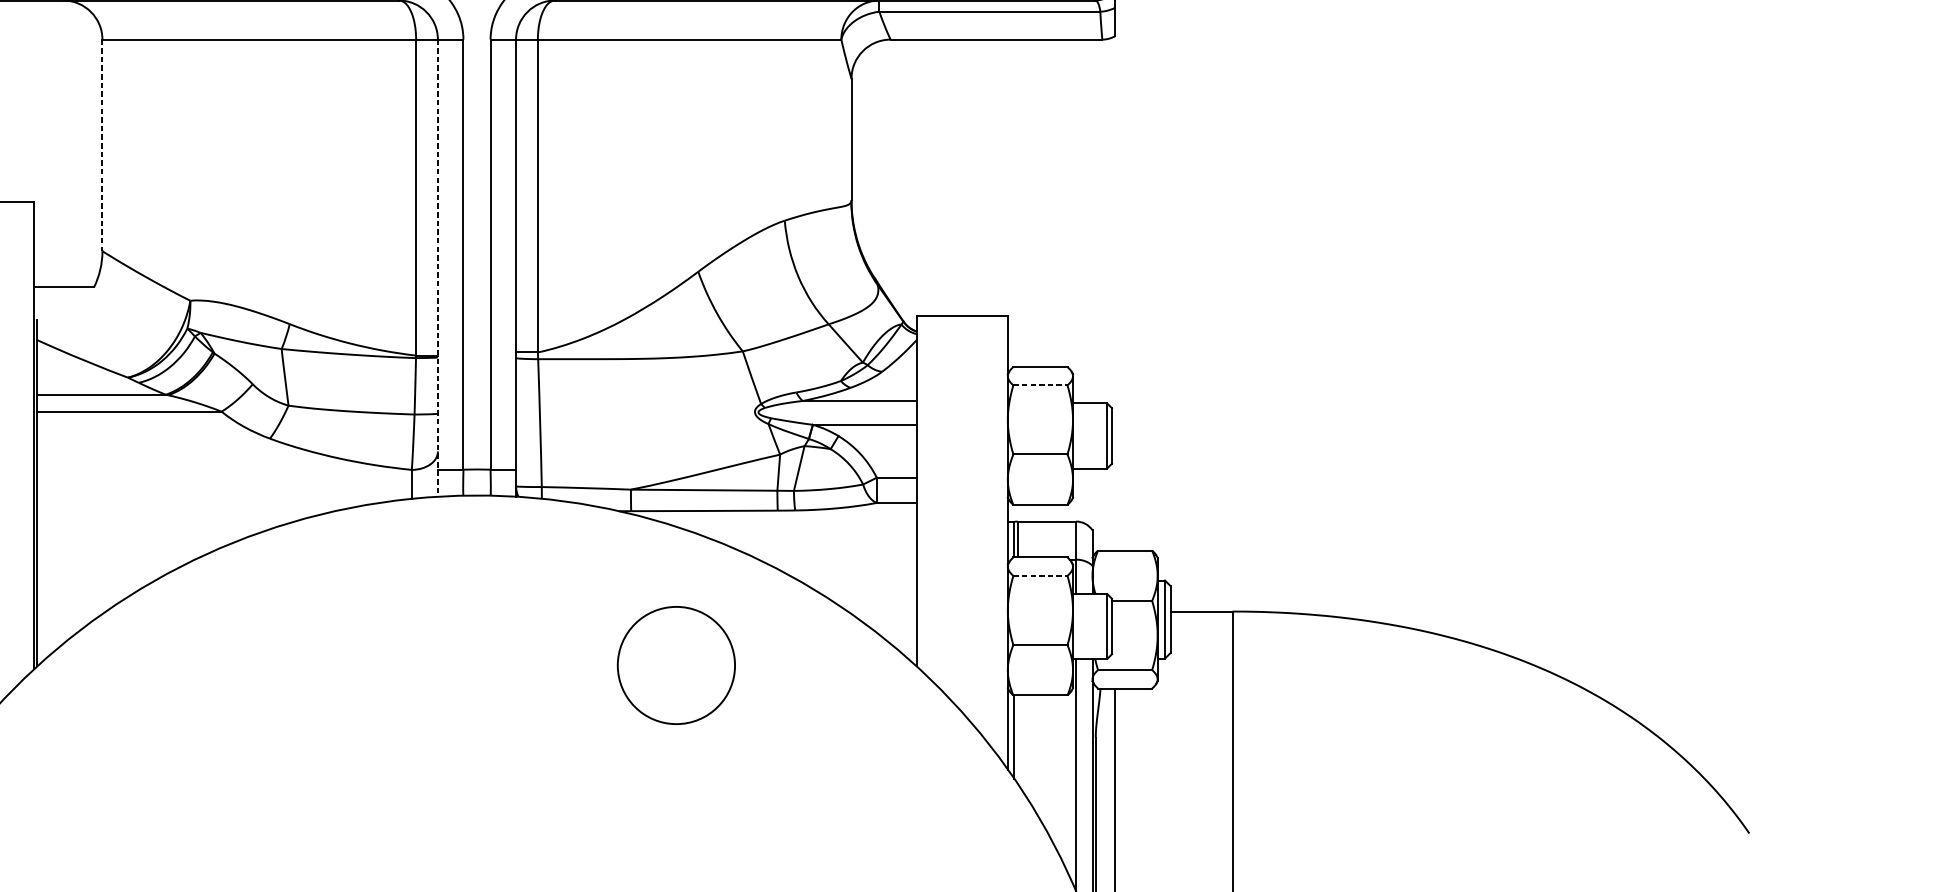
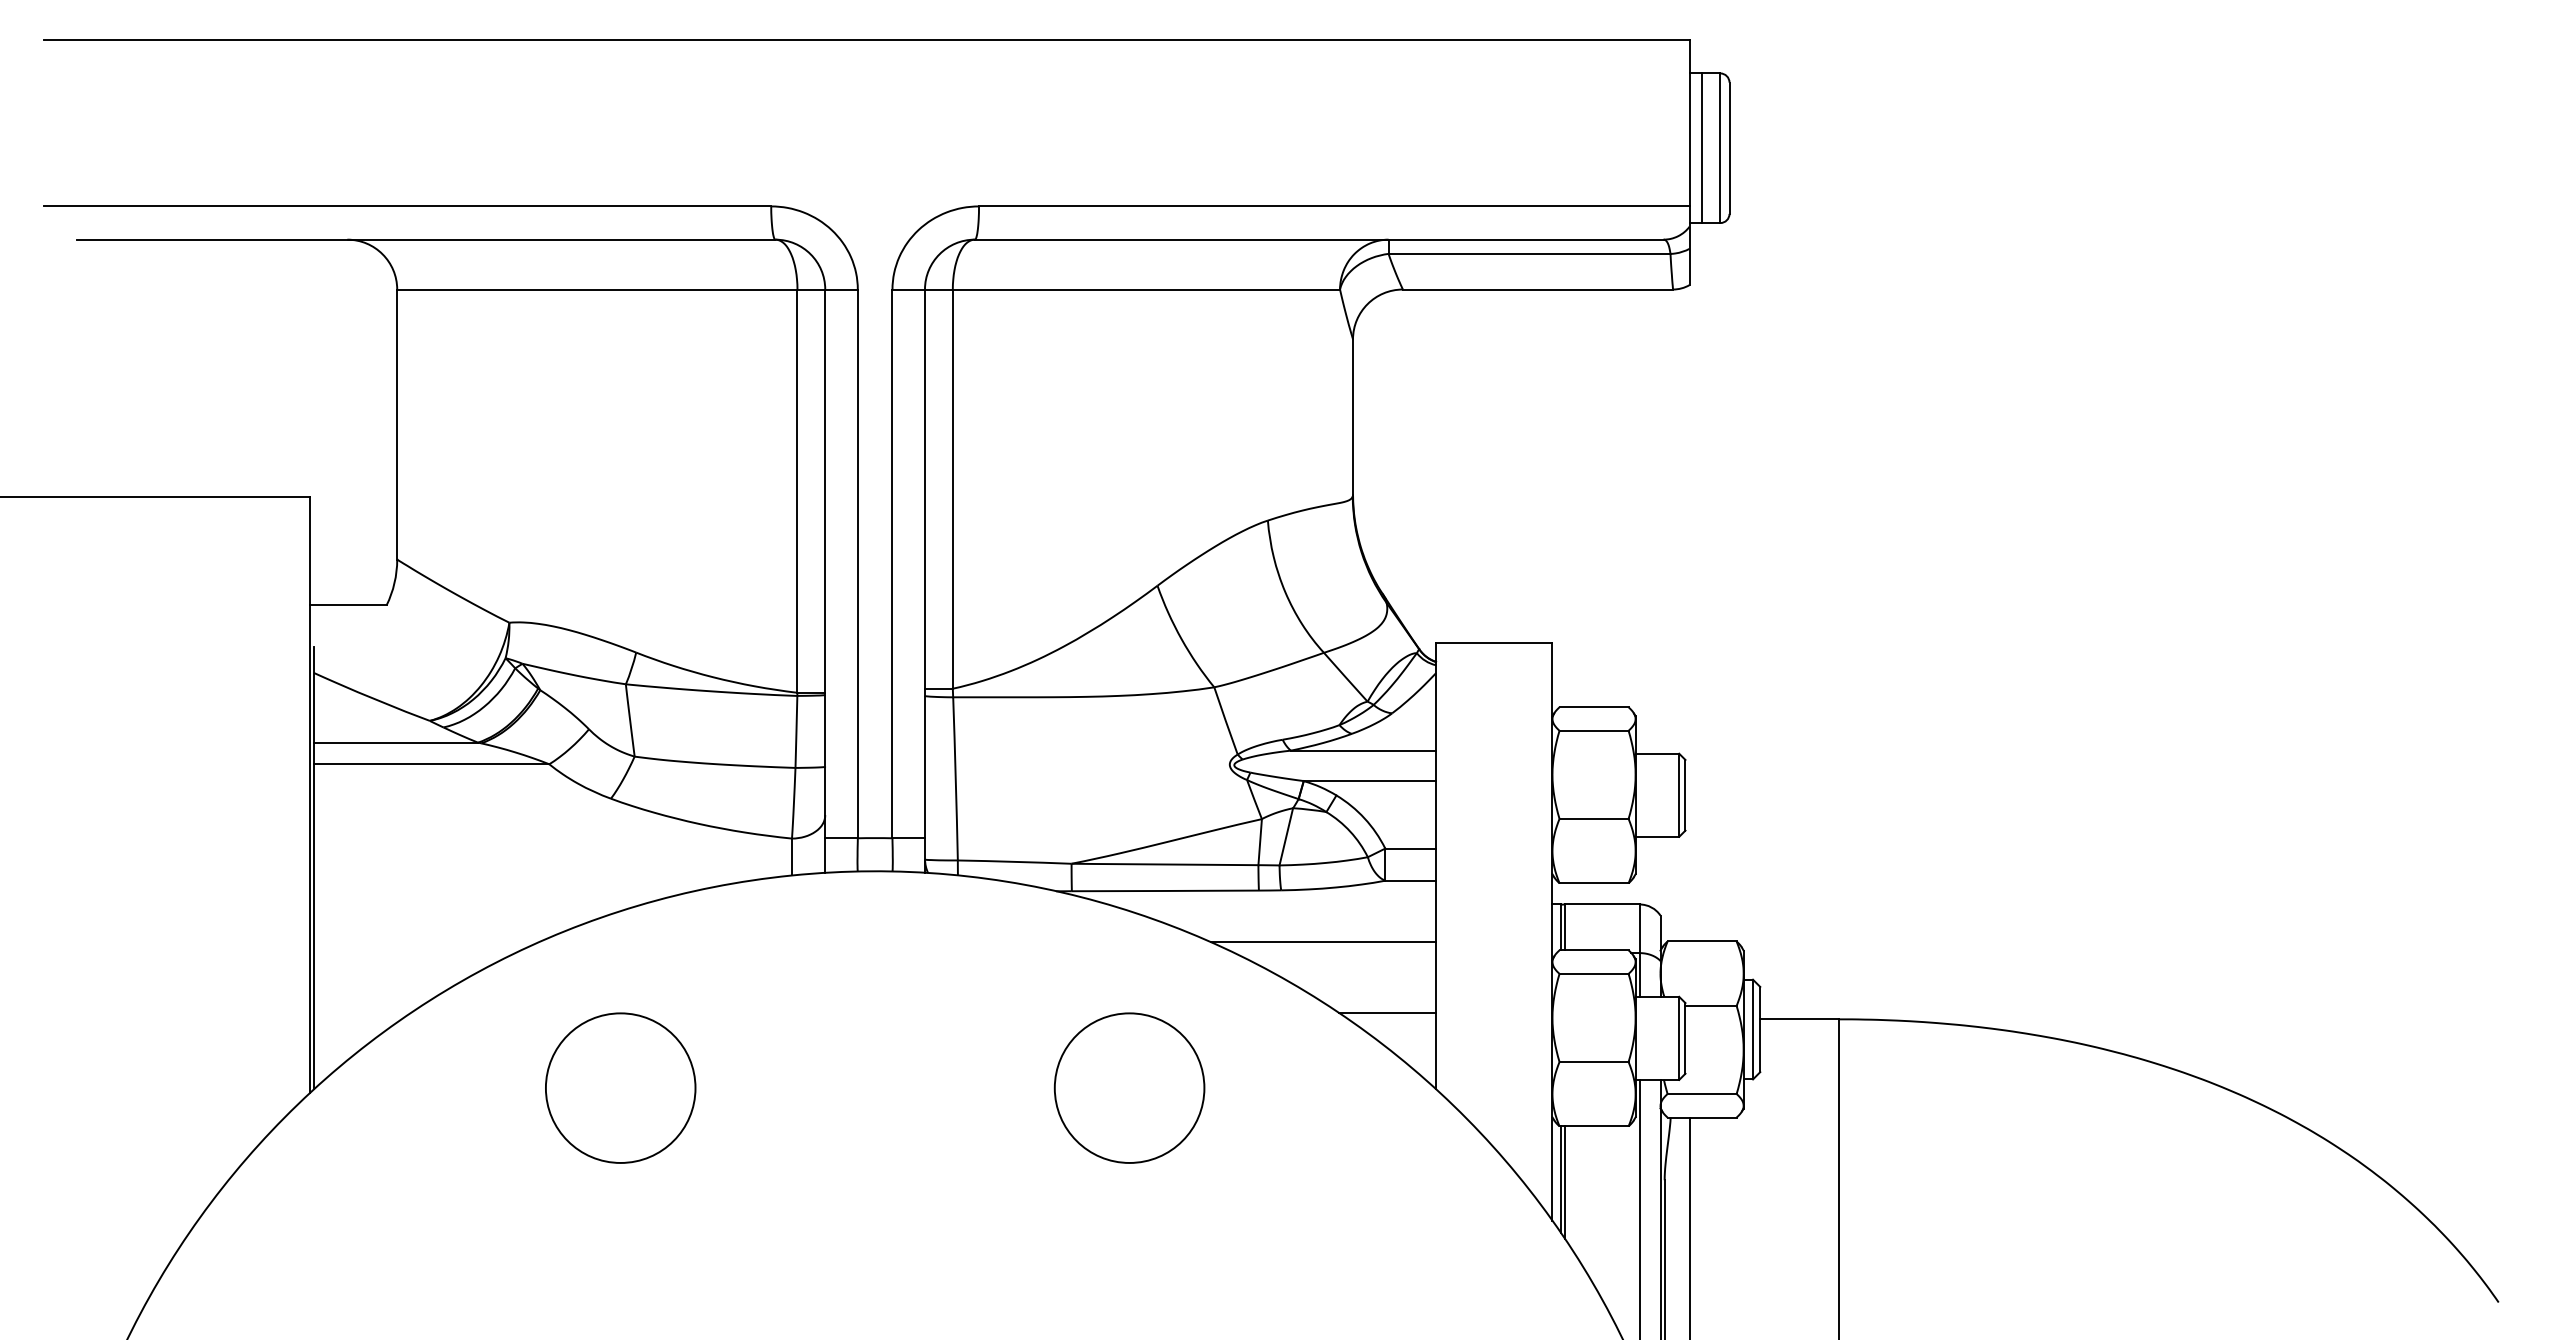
line: (102, 146) -> (397, 425), dashed -> solid
line: (438, 268) -> (825, 581), dashed -> solid
line: (1040, 385) -> (1594, 730), dashed -> solid
line: (828, 551) -> (1323, 942), added
line: (1040, 575) -> (1594, 973), dashed -> solid
line: (878, 606) -> (1387, 1012), added
circle: (277, 664) -> (620, 1087), added
line: (1017, 739) -> (1564, 1182), added

